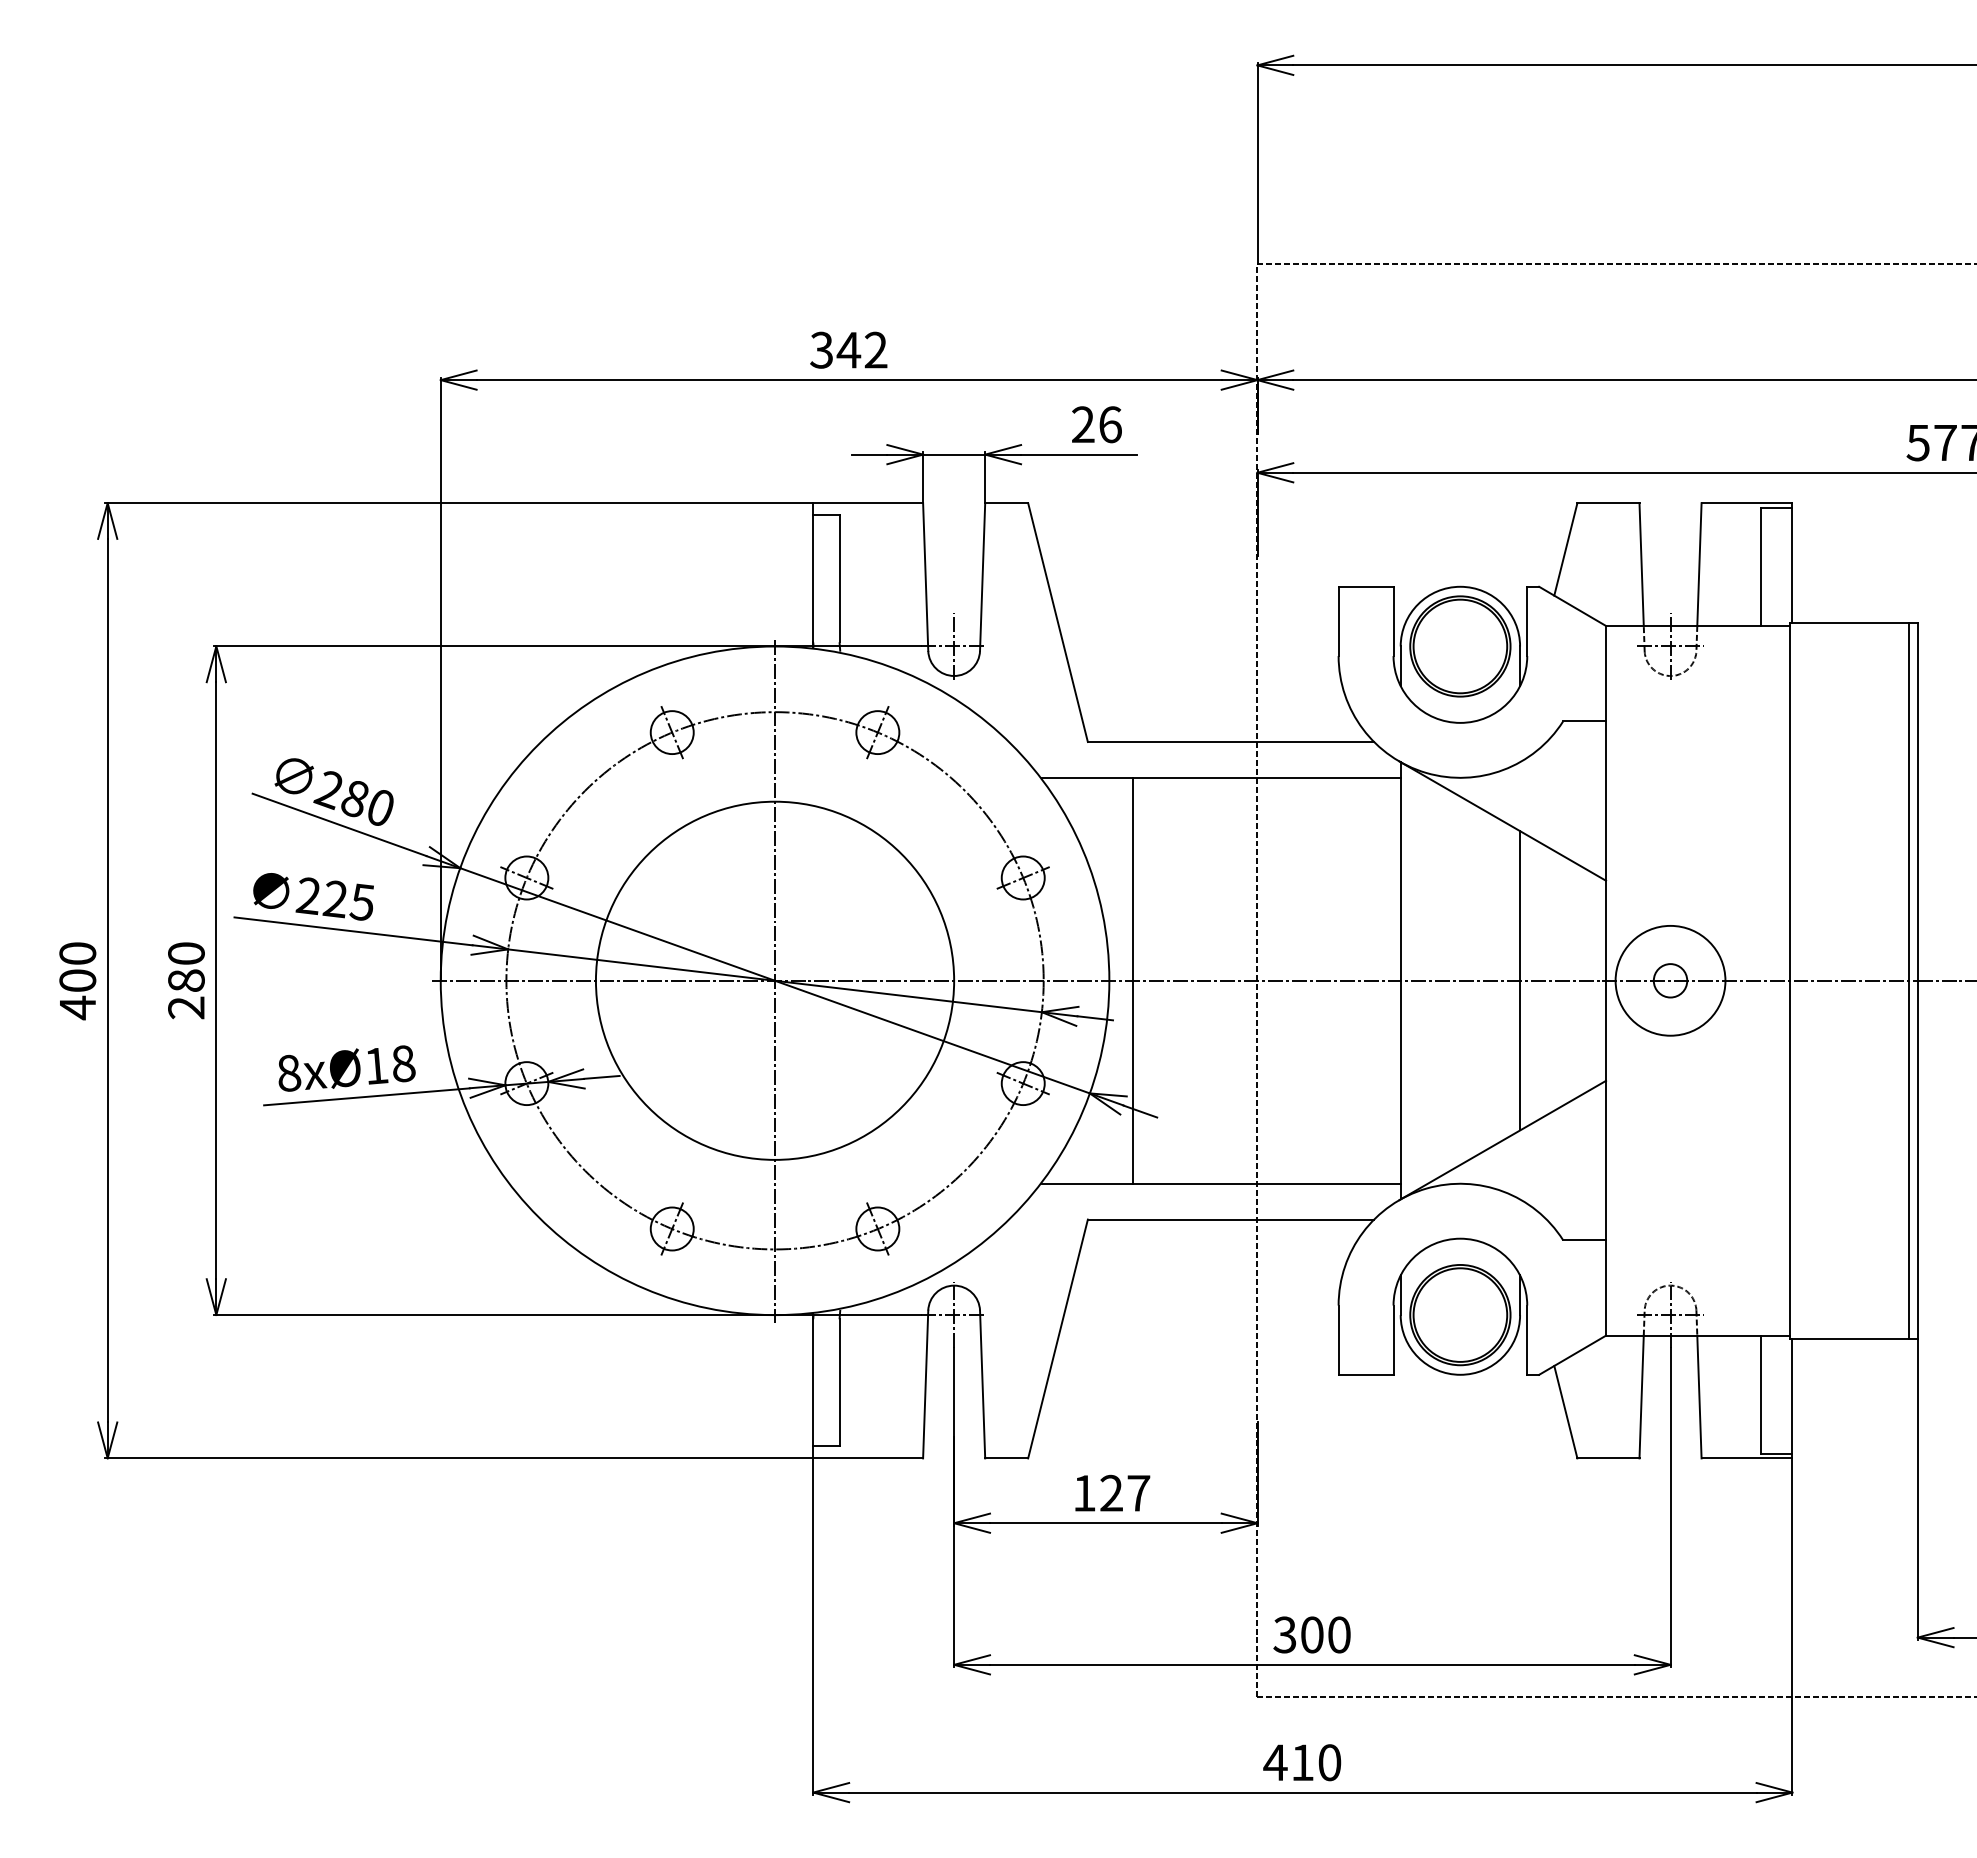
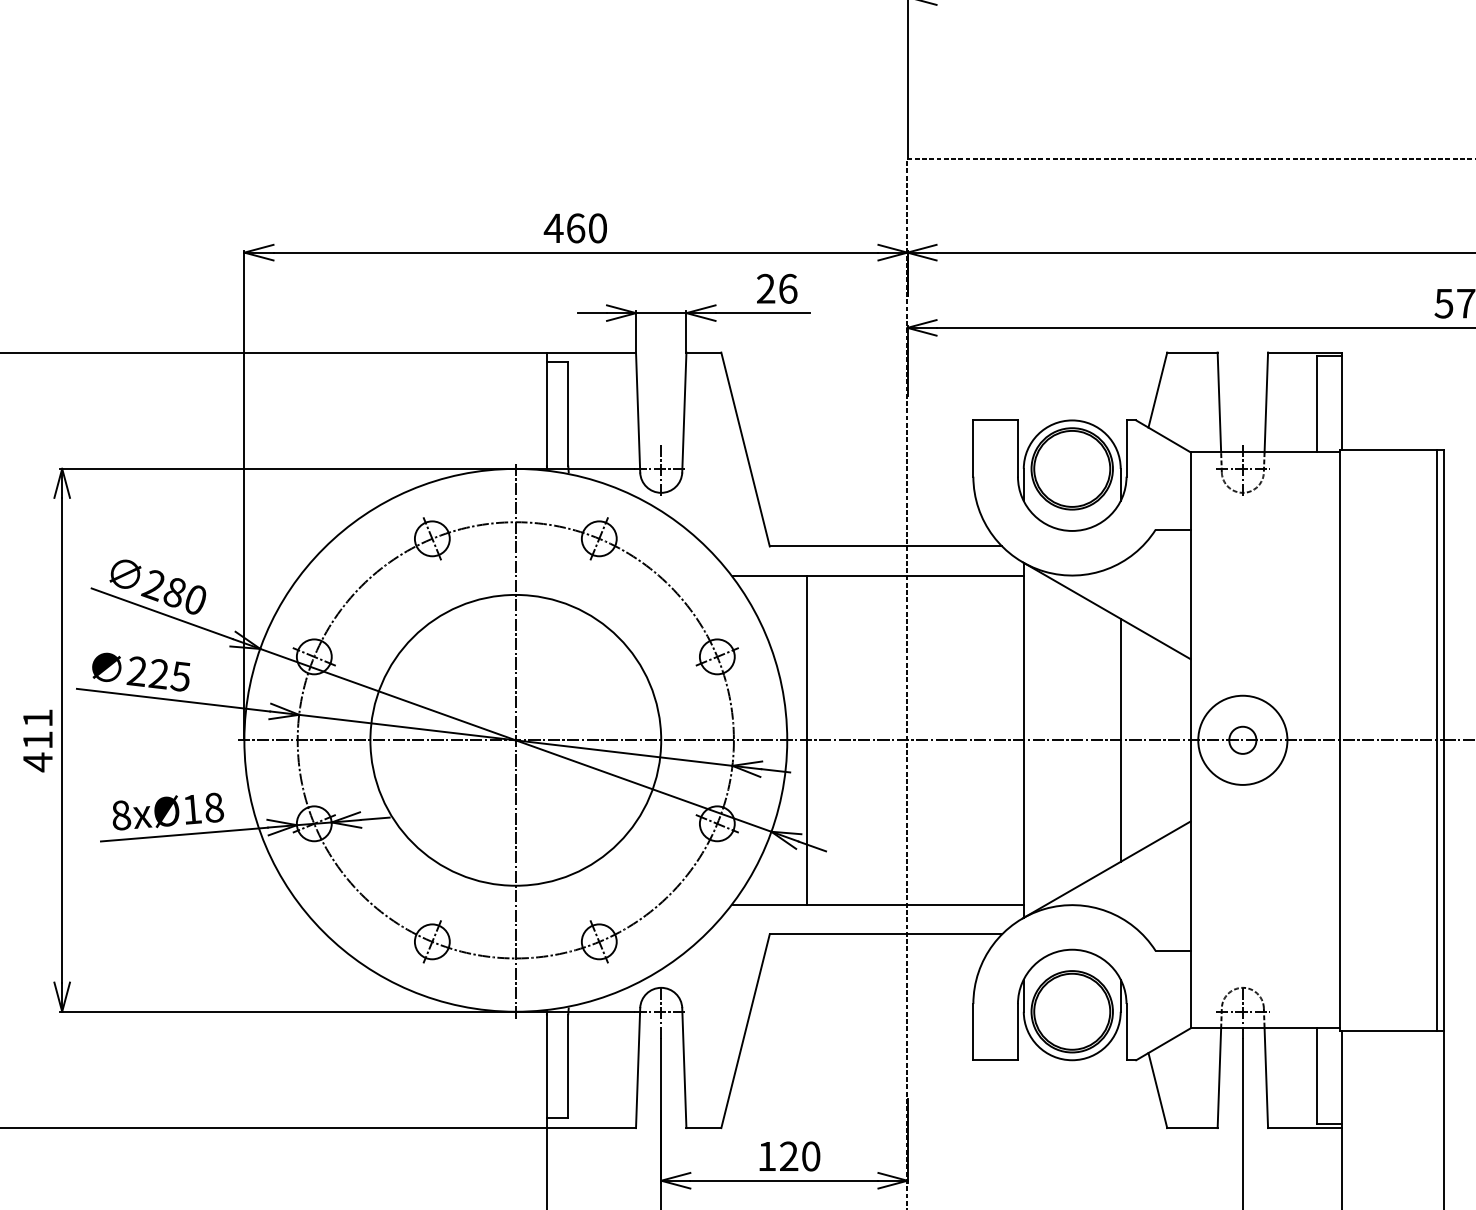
text: (848, 349) -> (575, 227), 342 -> 460
text: (186, 981) -> (37, 740), 280 -> 411
text: (1138, 1492) -> (810, 1155), 127 -> 120

